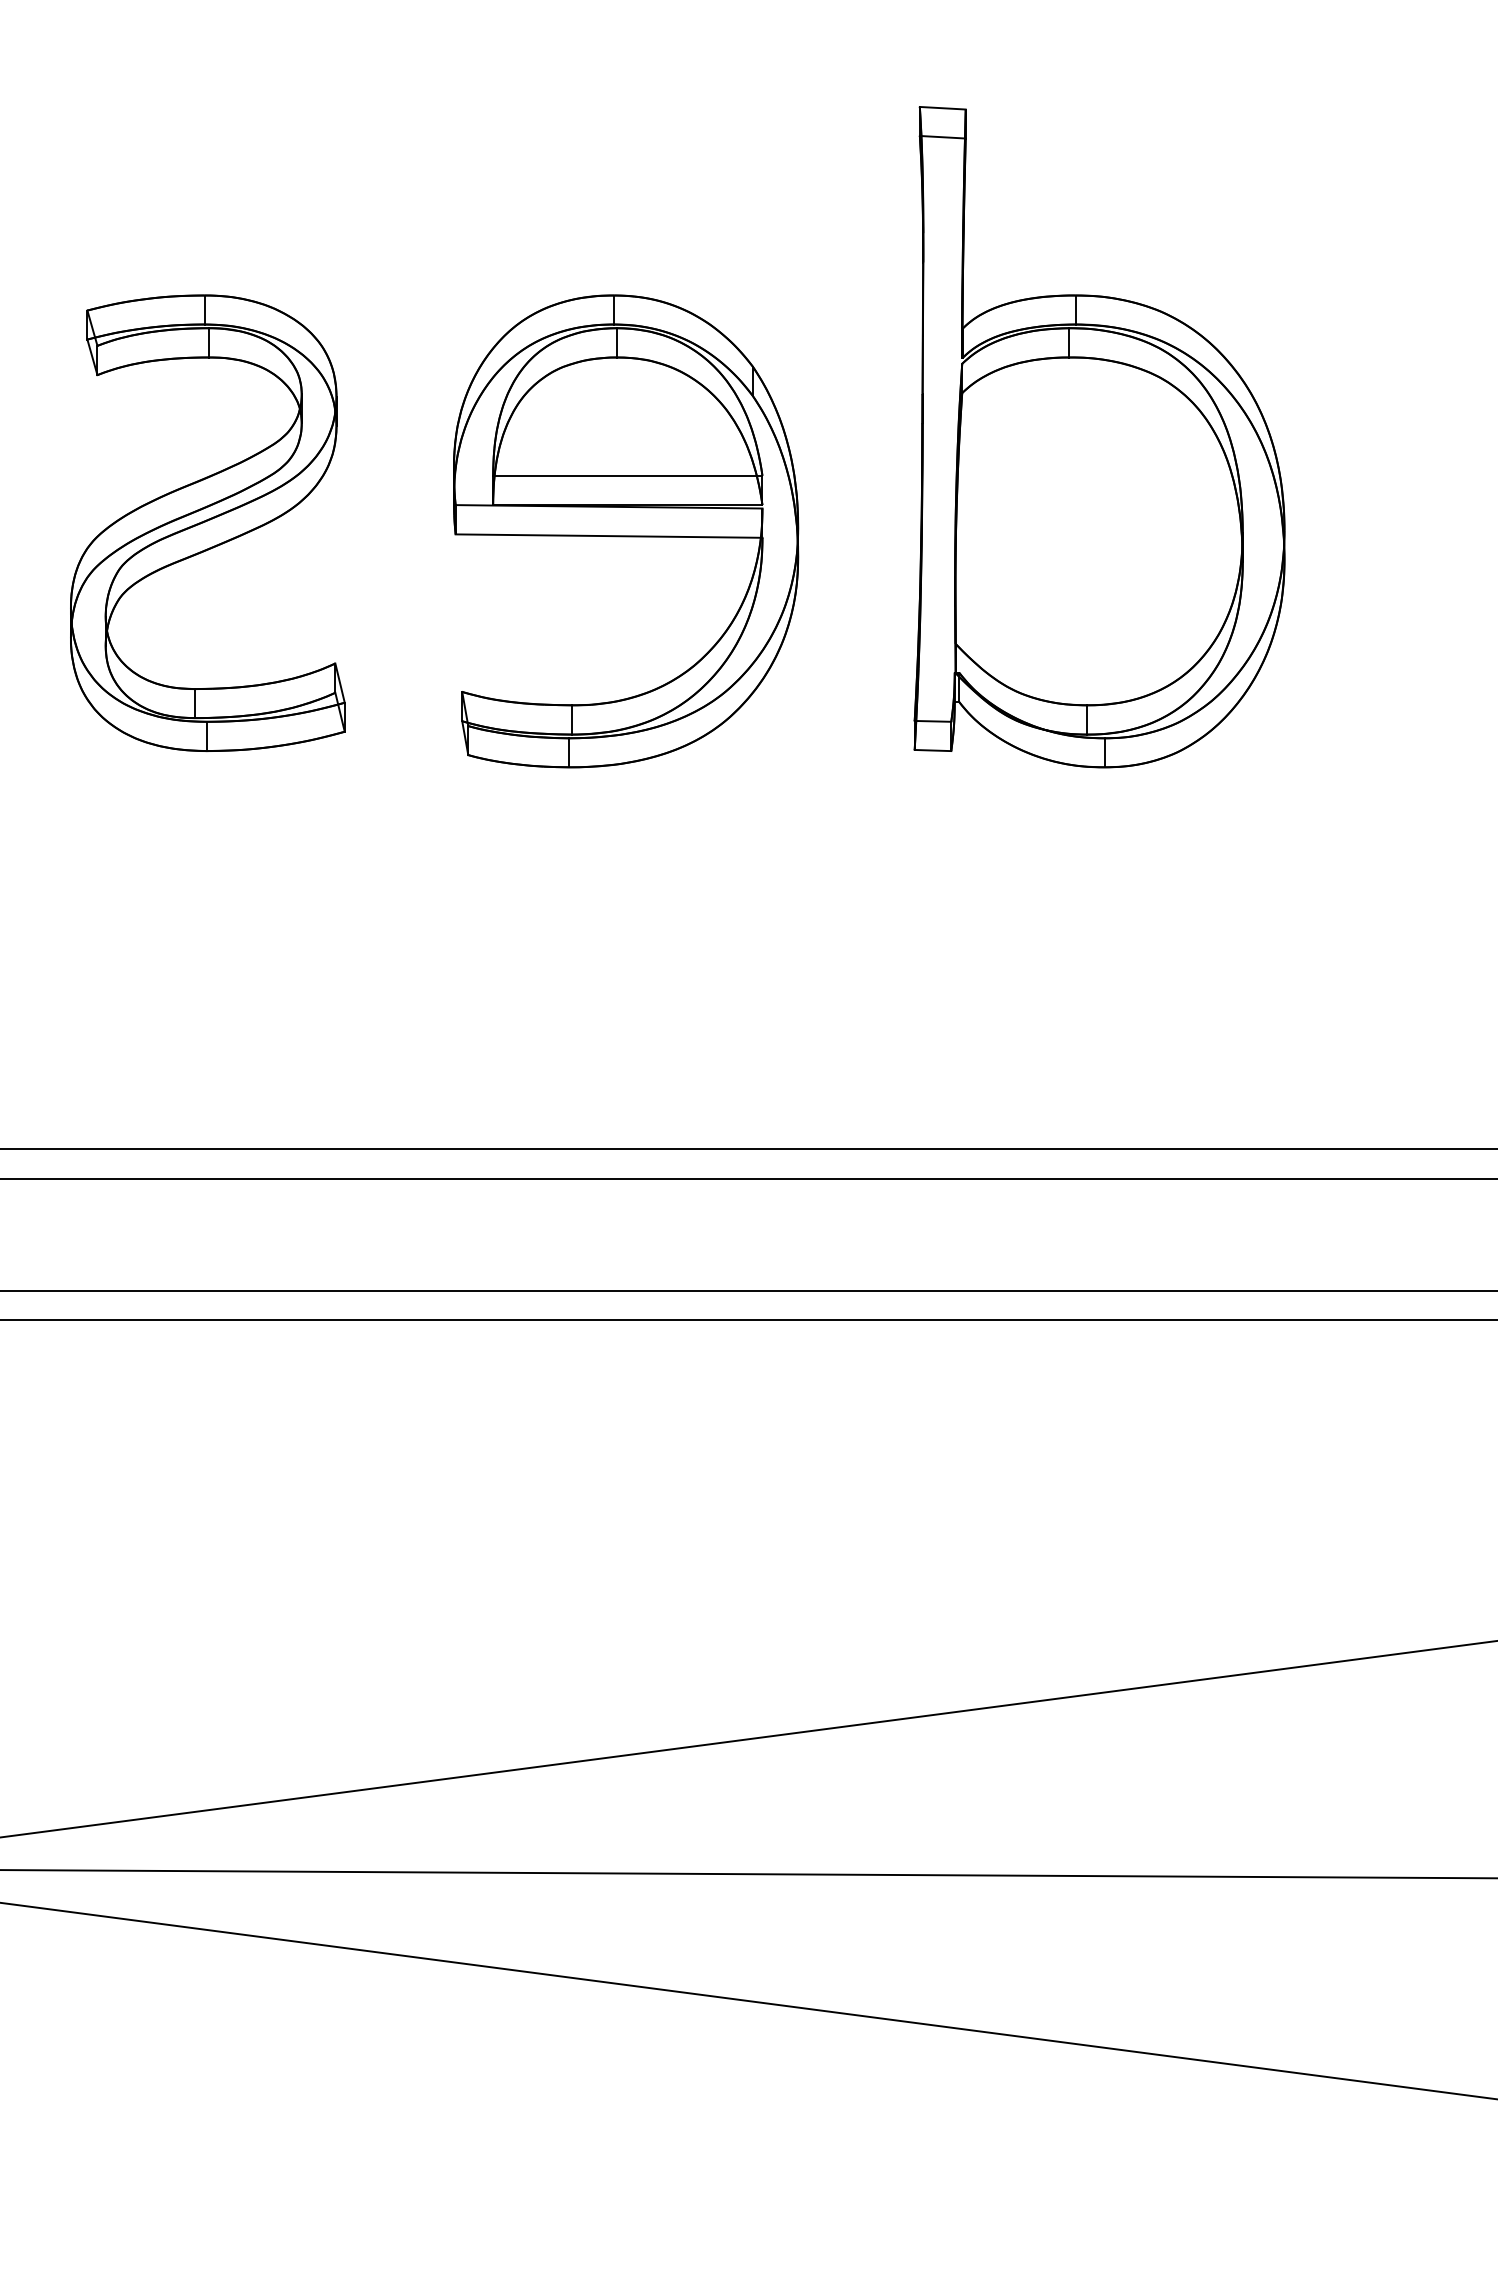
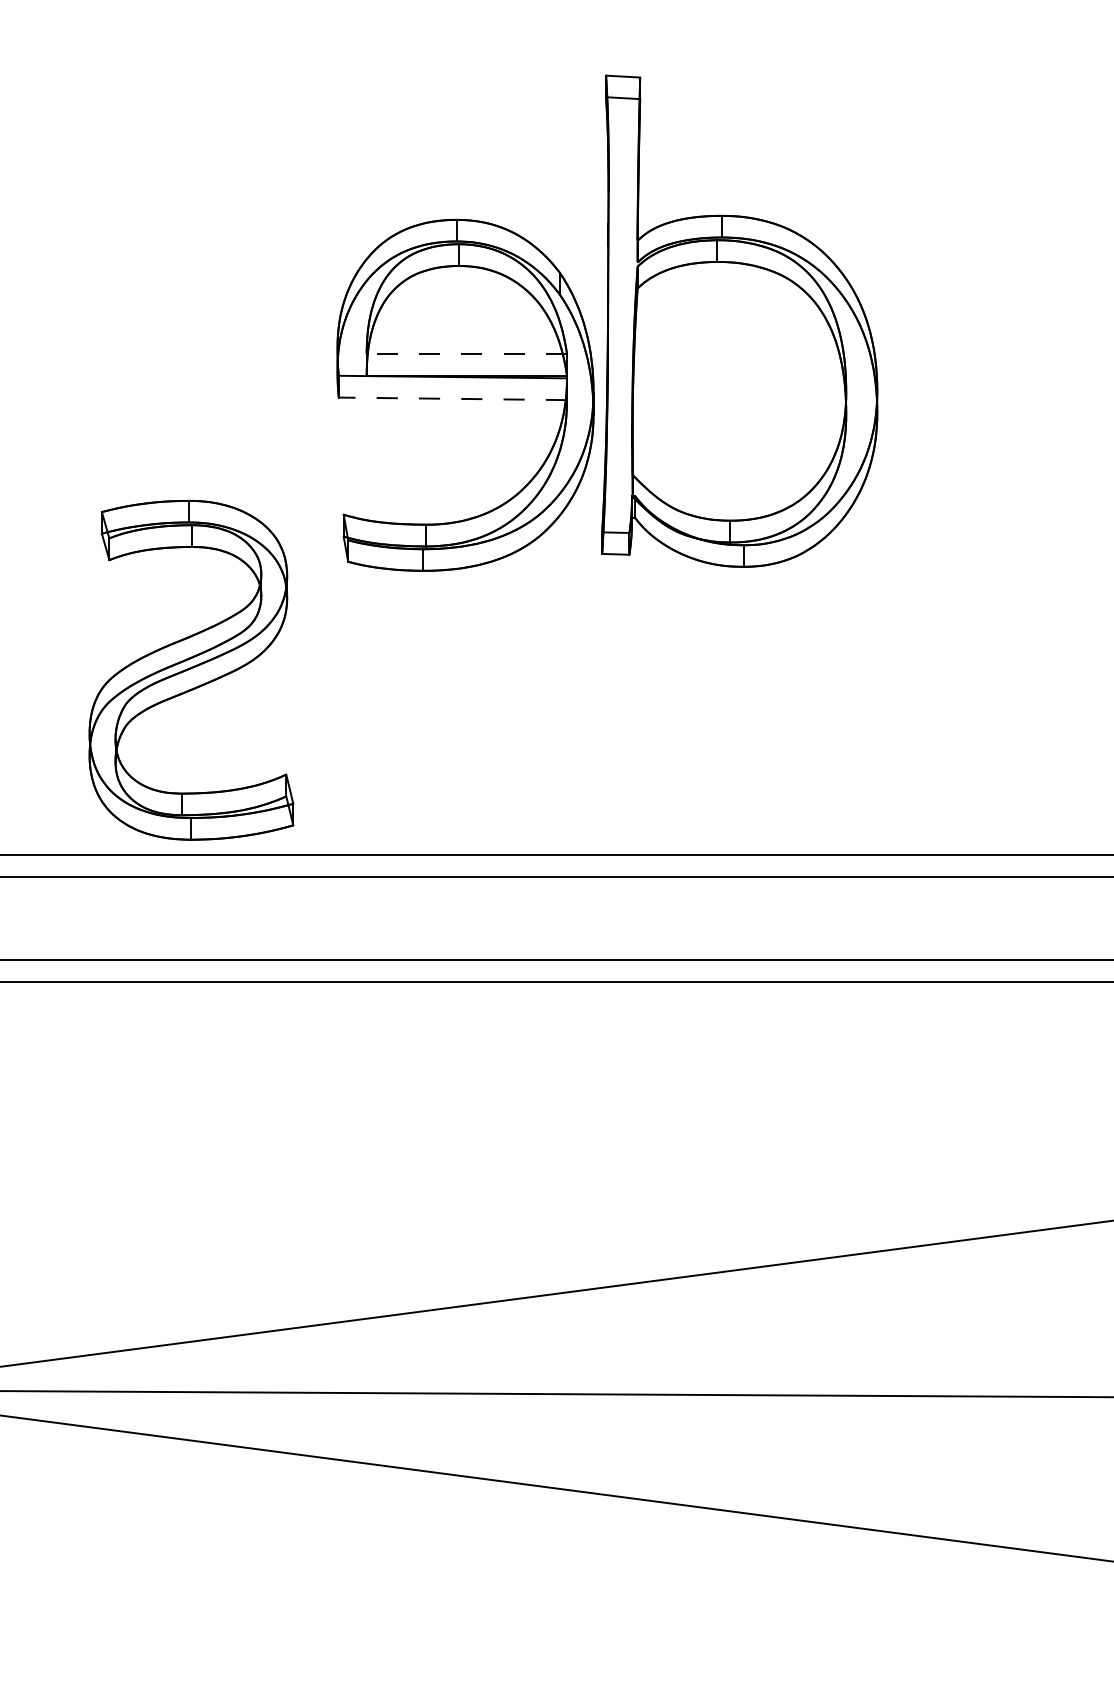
part: (1099, 436) -> (739, 320), moved
line: (627, 476) -> (466, 354), solid -> dashed
part: (207, 522) -> (191, 669), moved
line: (608, 535) -> (452, 398), solid -> dashed

